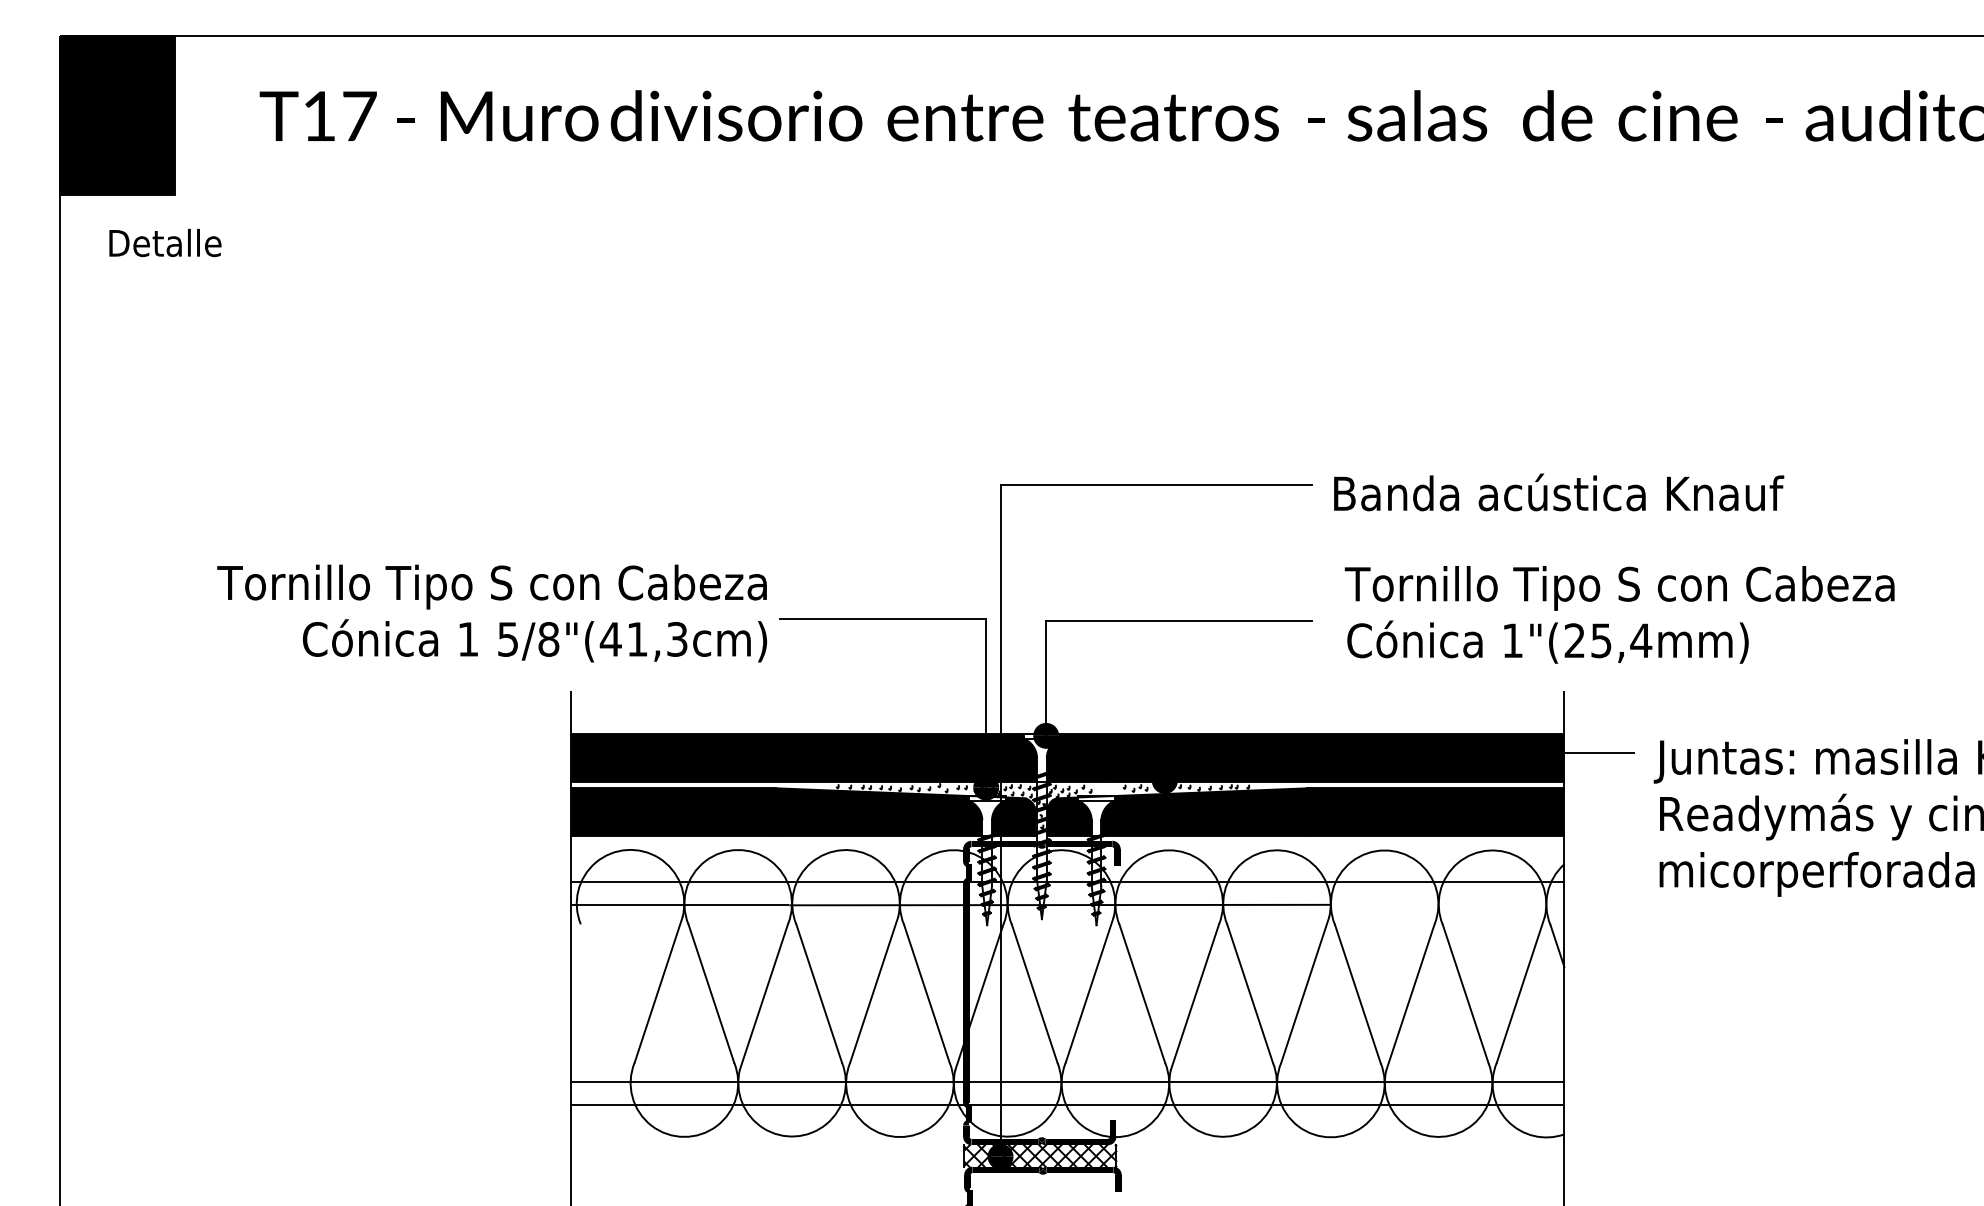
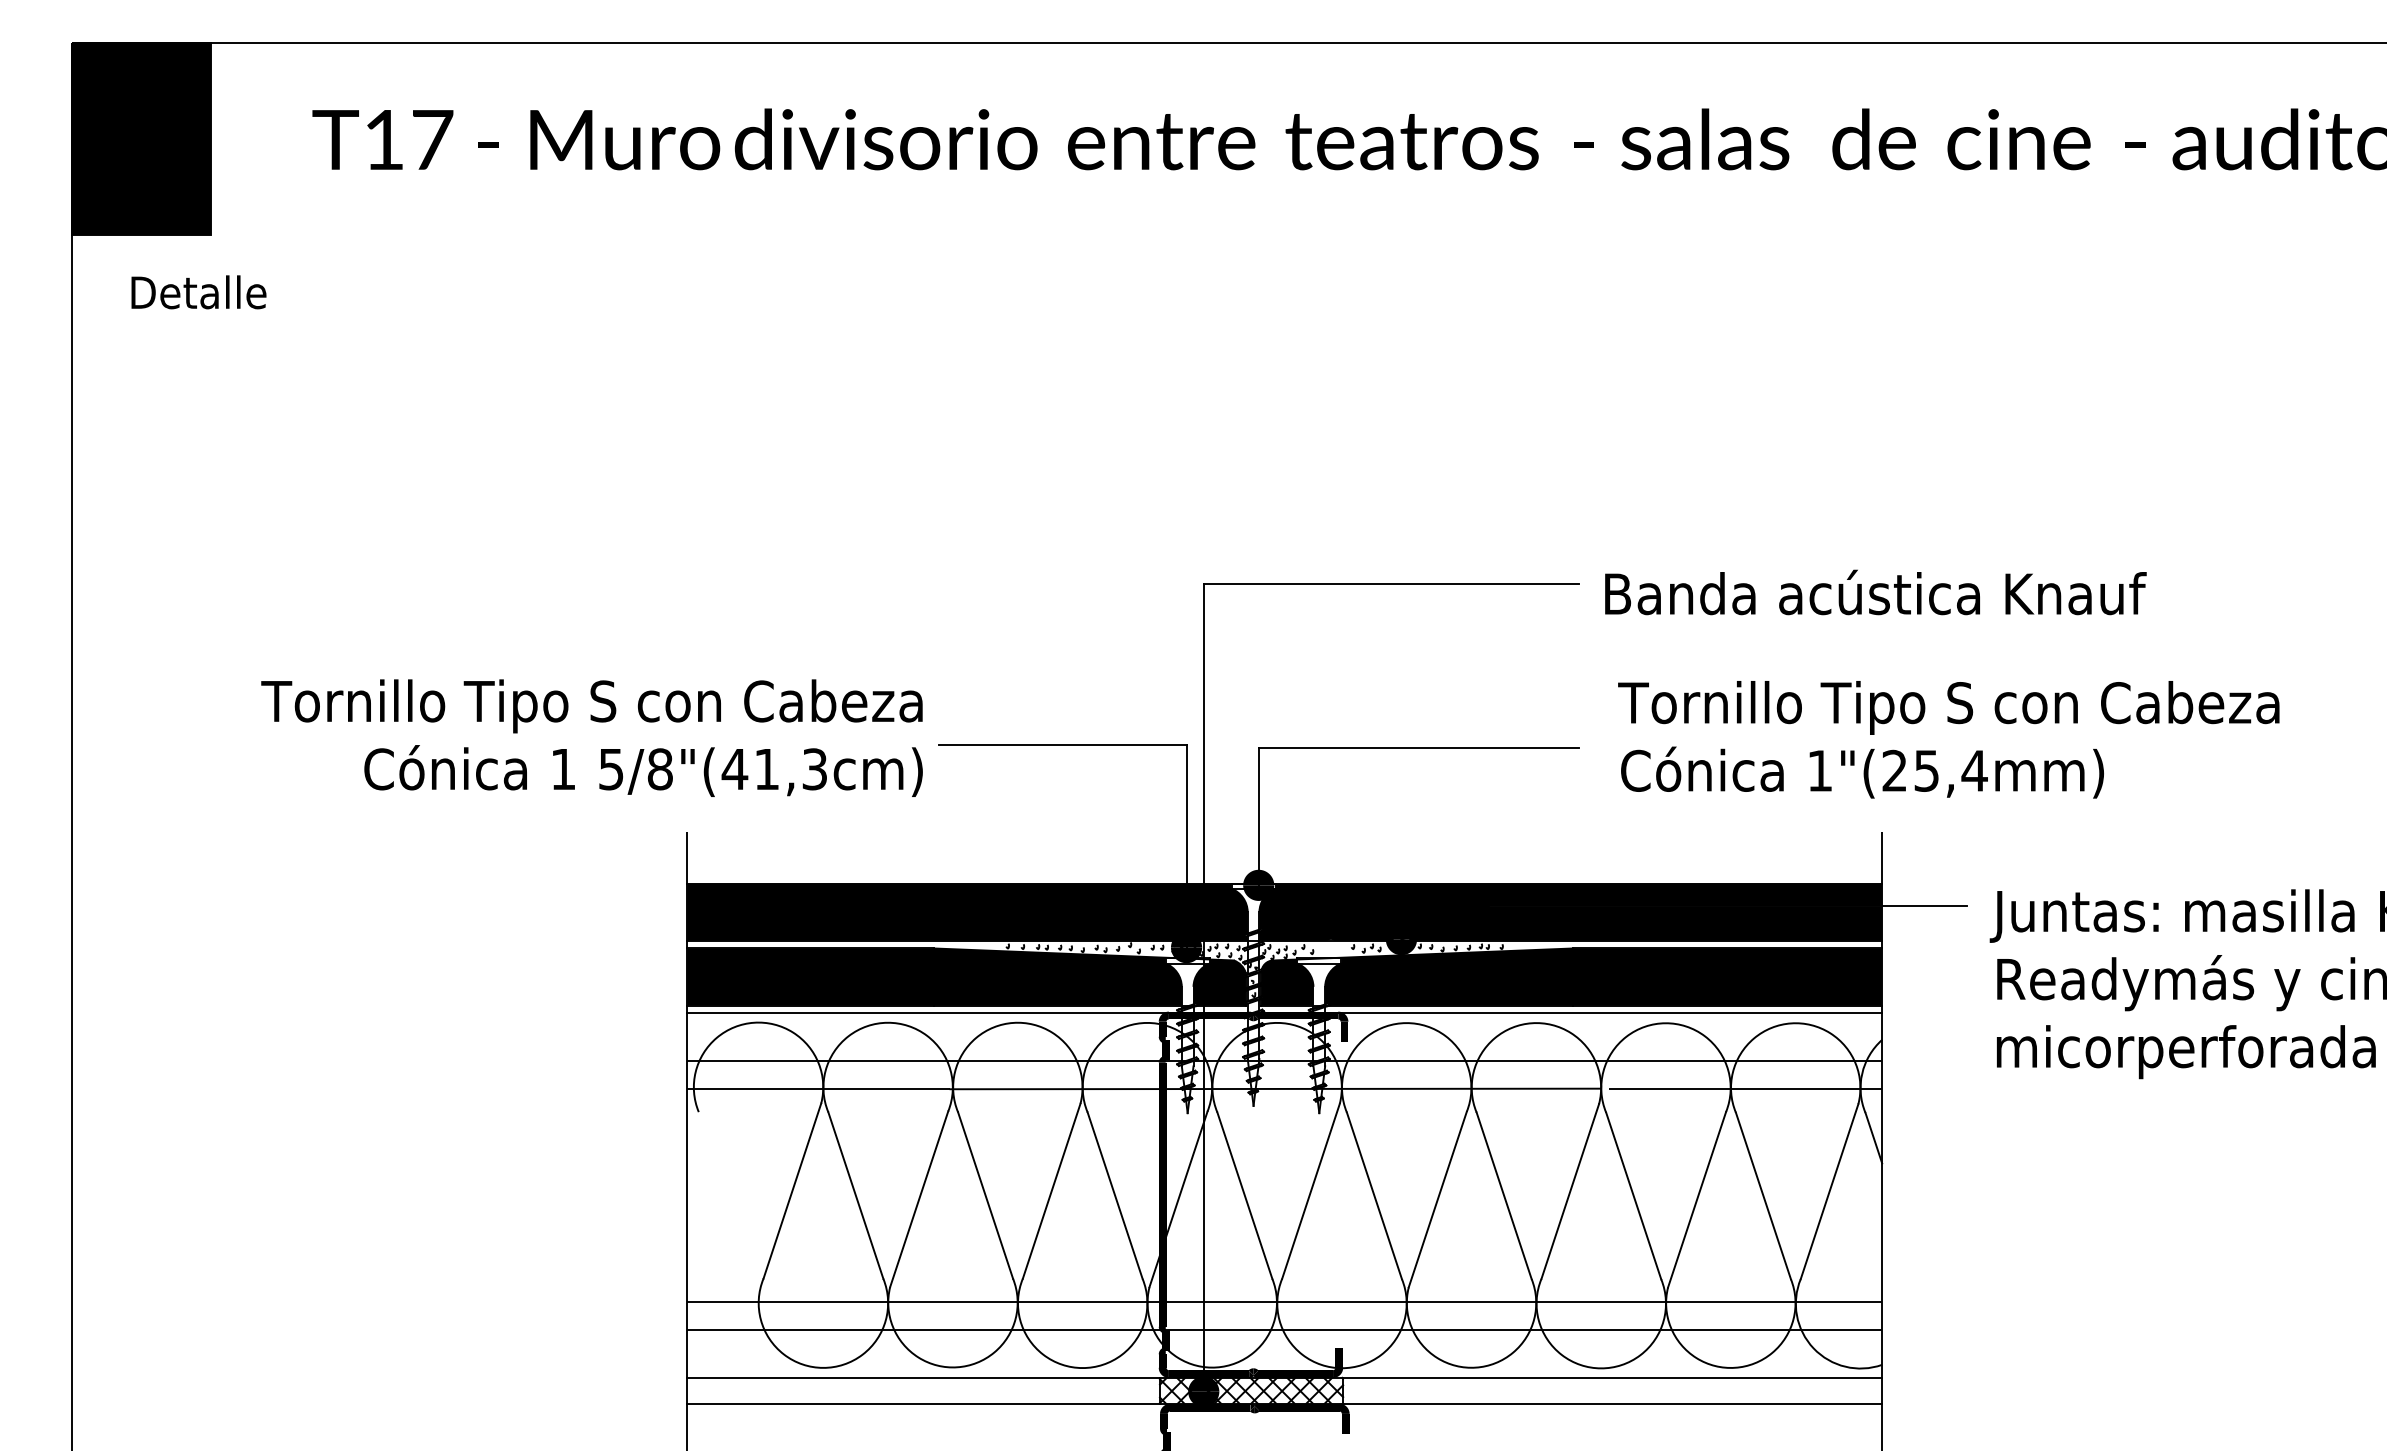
line: (1067, 842) -> (1284, 1013), added
line: (1450, 905) -> (1745, 1089), added
line: (1067, 1144) -> (1284, 1377), added
line: (1067, 1166) -> (1284, 1403), added

